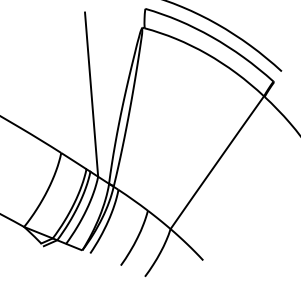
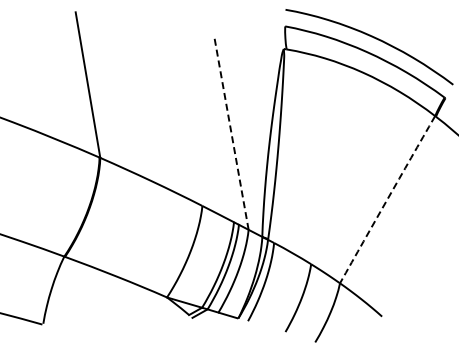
line: (91, 94) -> (231, 133), solid -> dashed
arc: (217, 162) -> (387, 199), solid -> dashed

